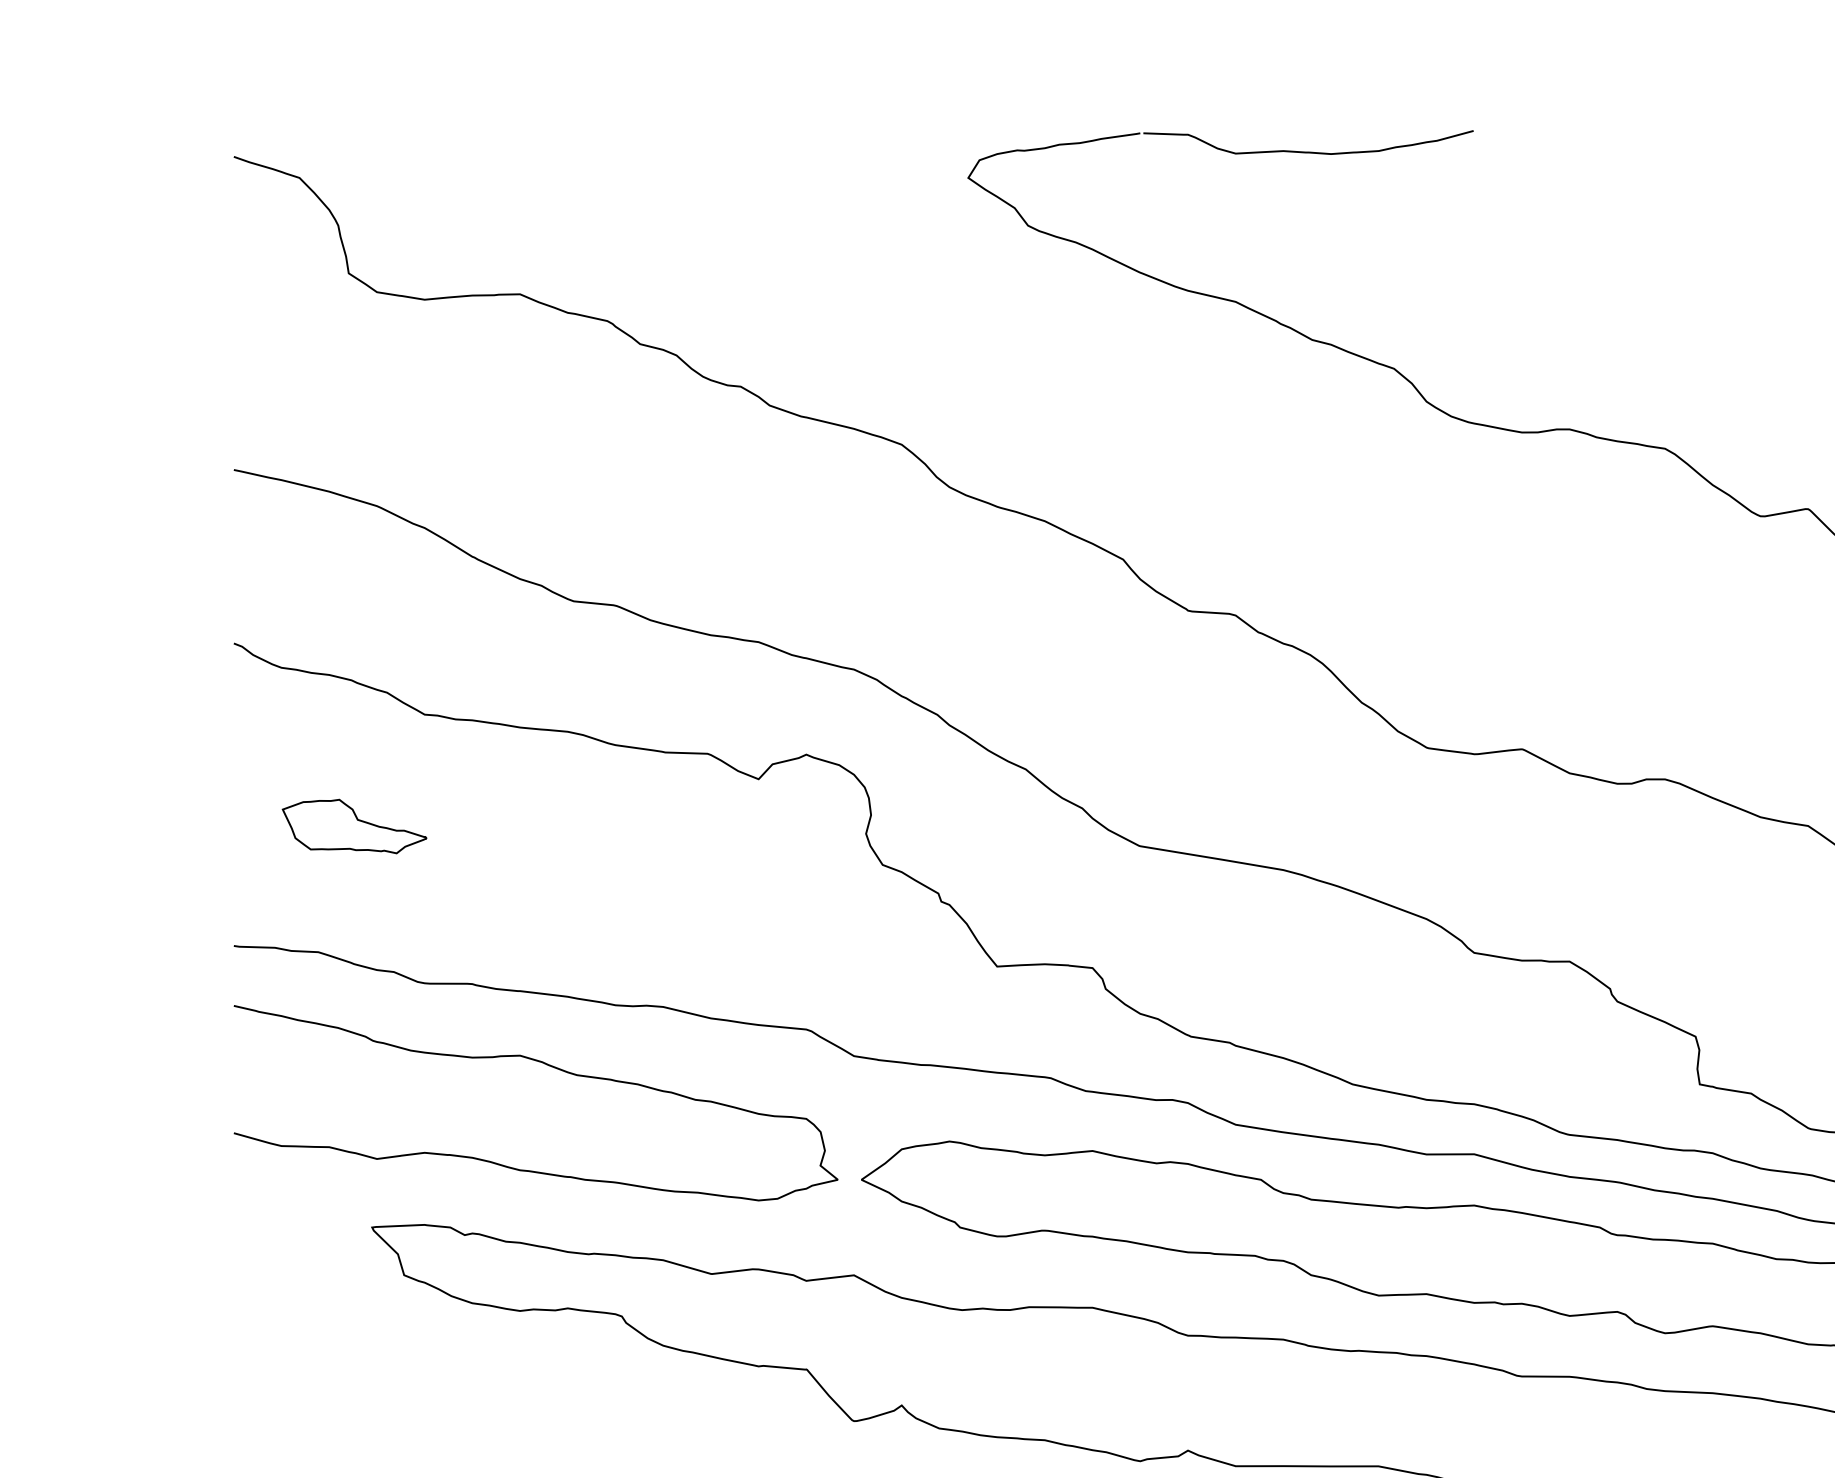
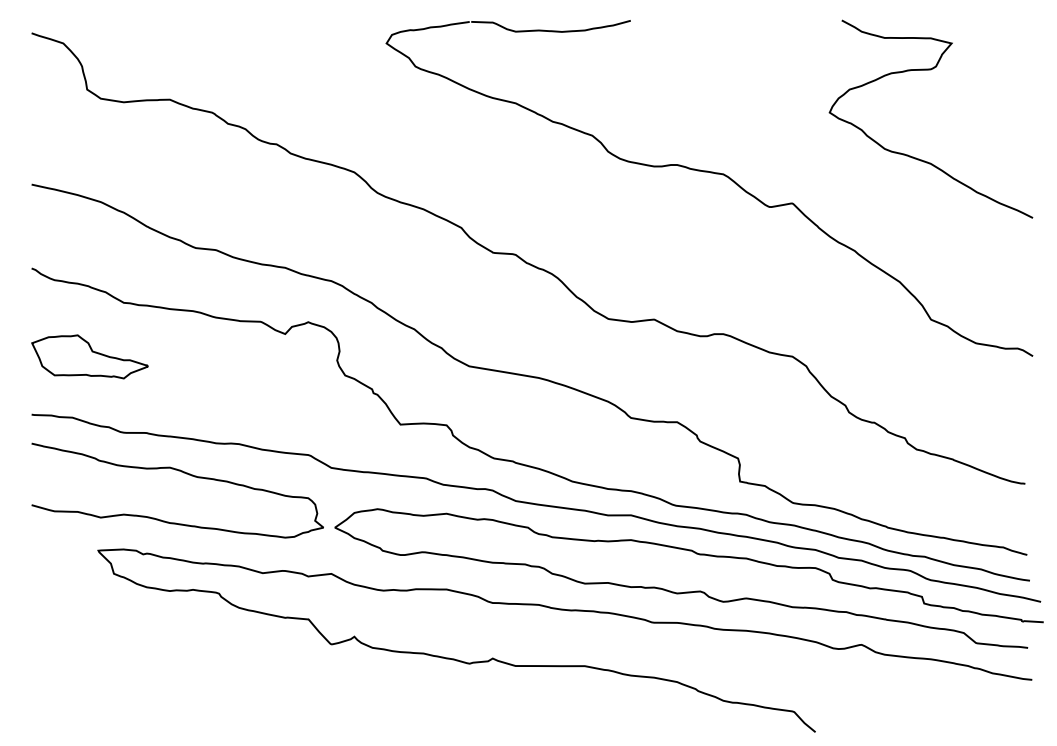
part: (353, 825) -> (89, 356), size x1.67

